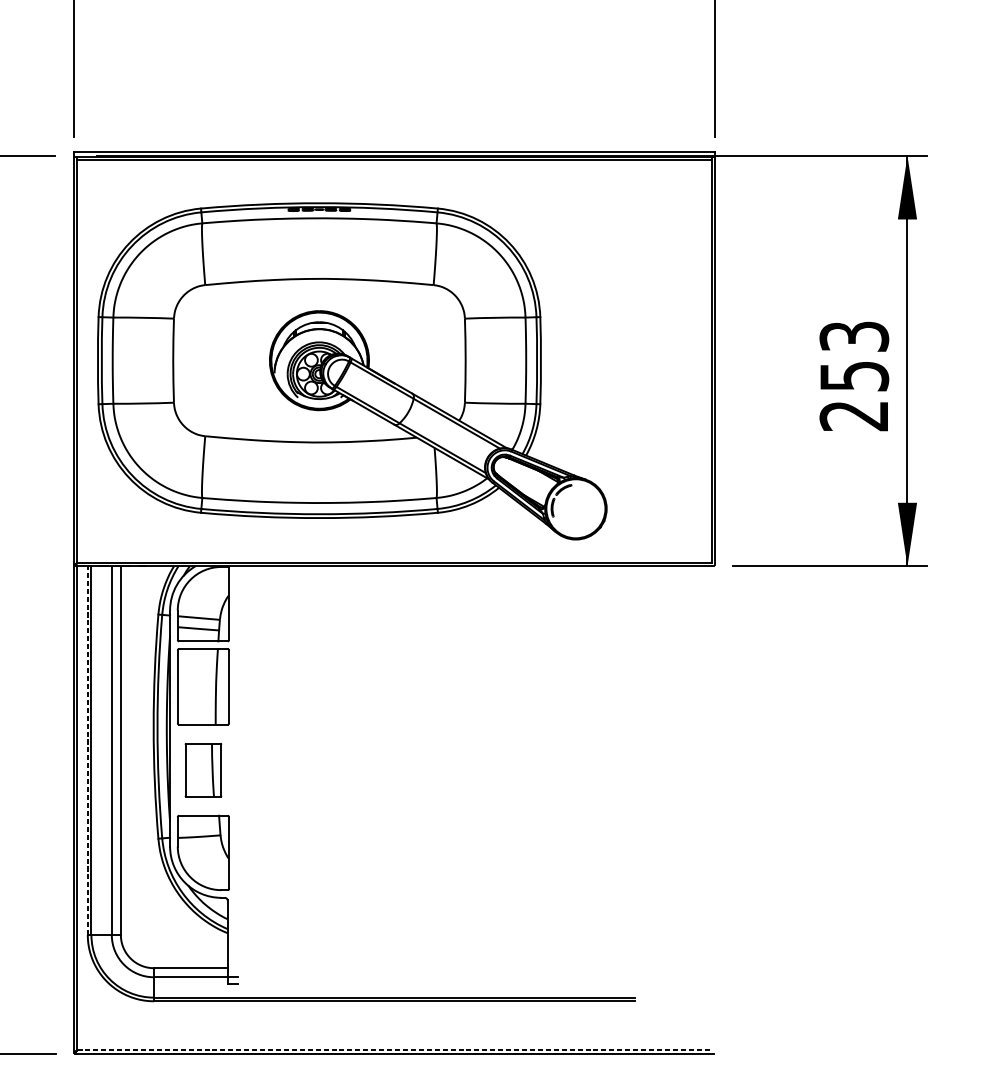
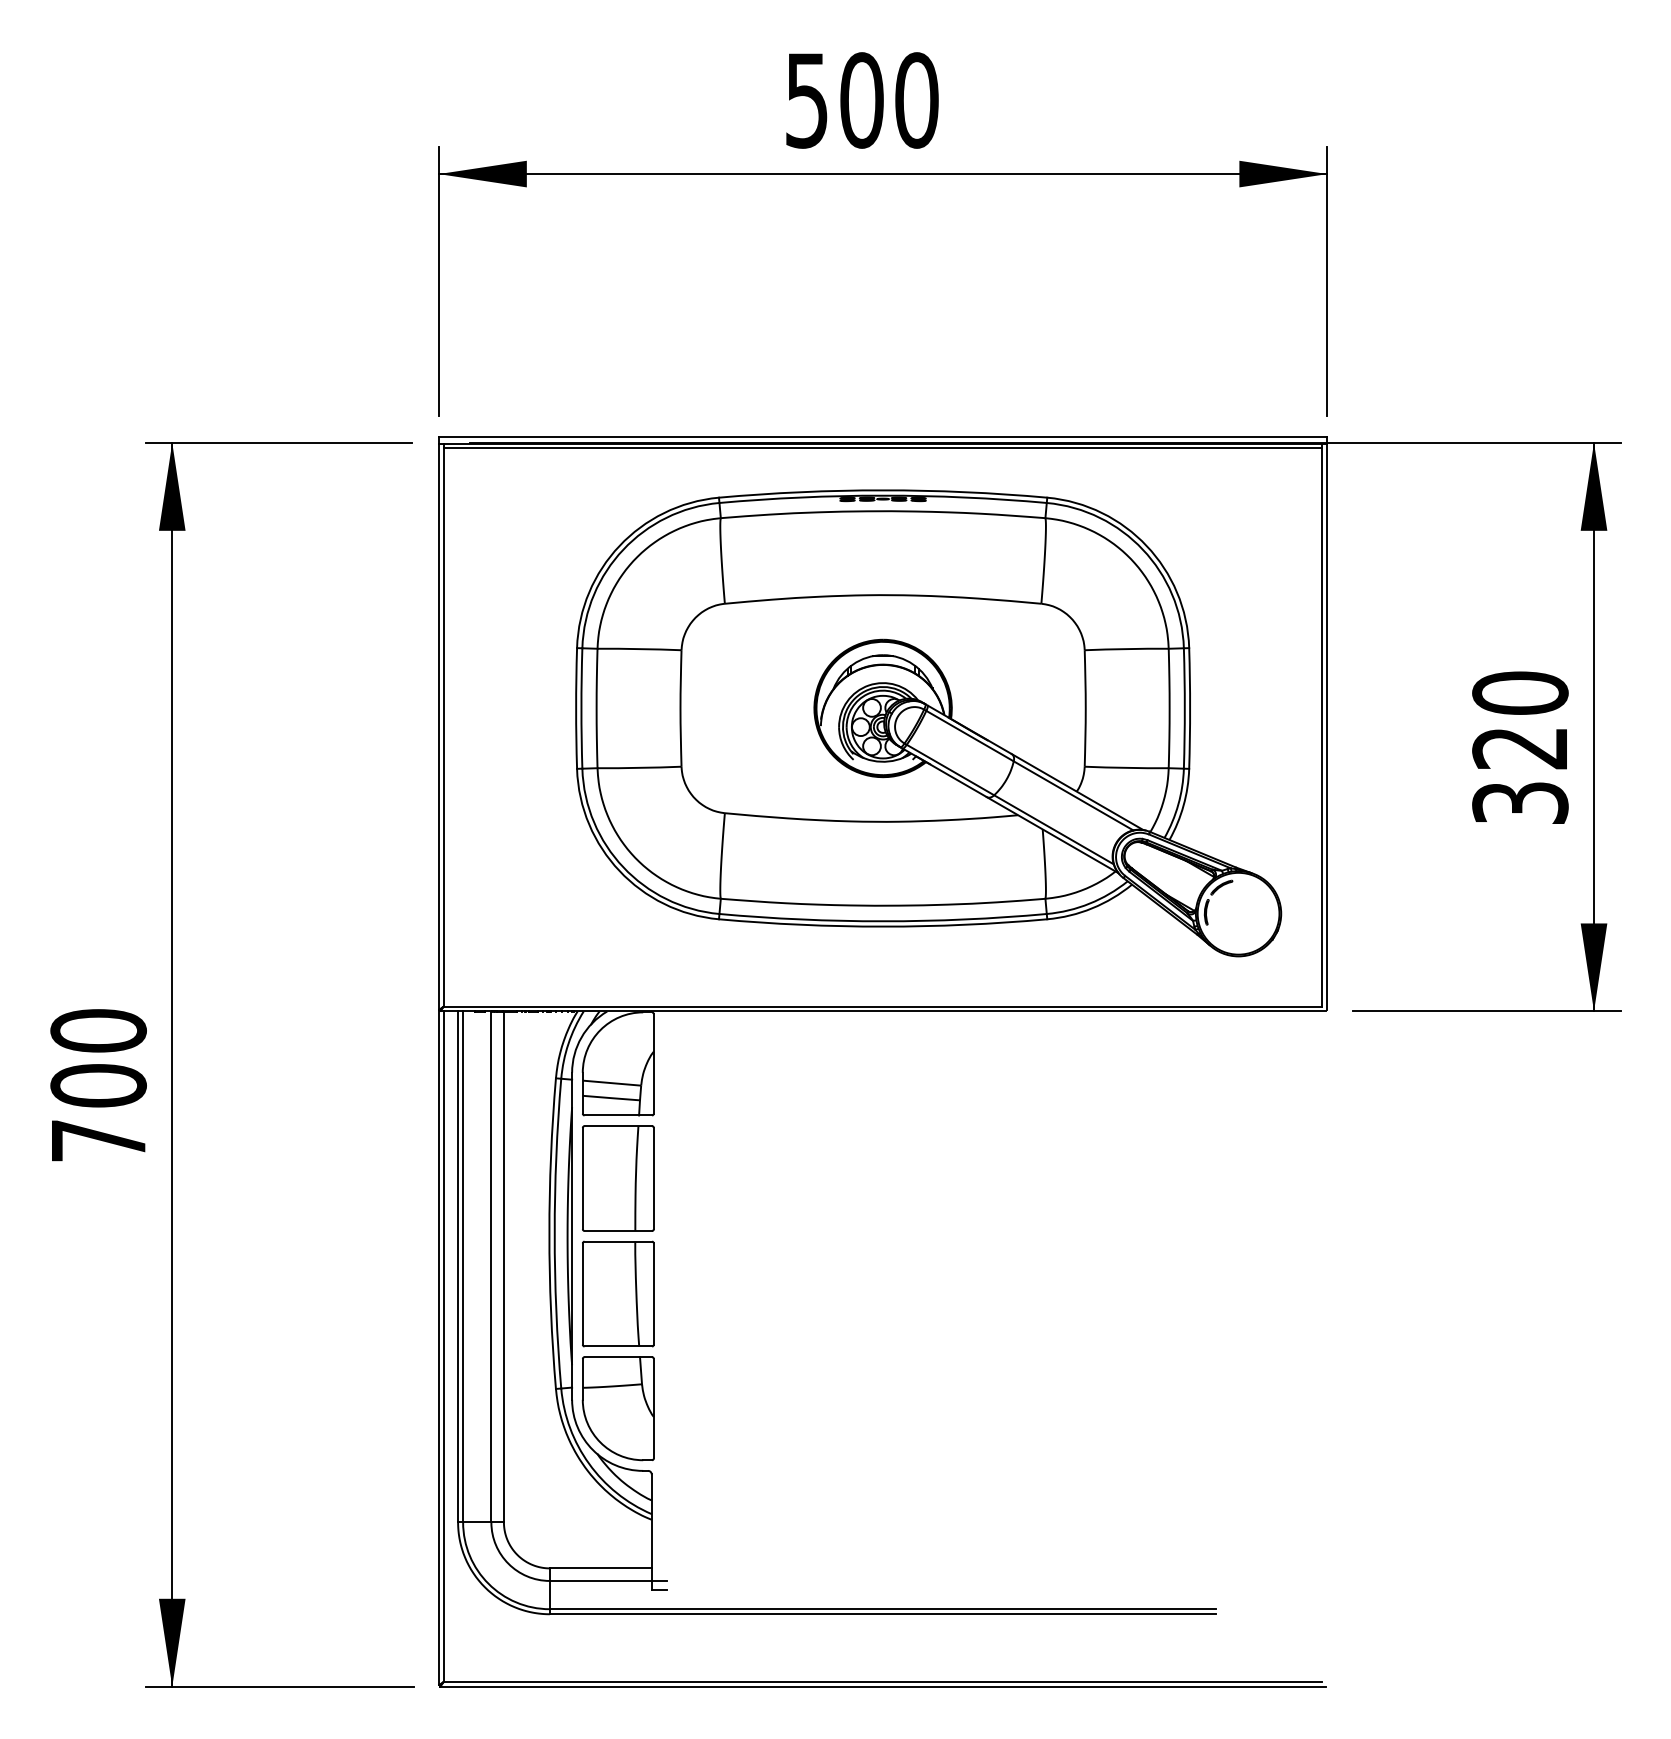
part: (352, 371) -> (928, 723), moved
text: (854, 375) -> (1520, 747), 253 -> 320
line: (88, 750) -> (458, 1266), dashed -> solid
part: (203, 769) -> (618, 1293), size x1.43
line: (394, 1049) -> (883, 1681), dashed -> solid

